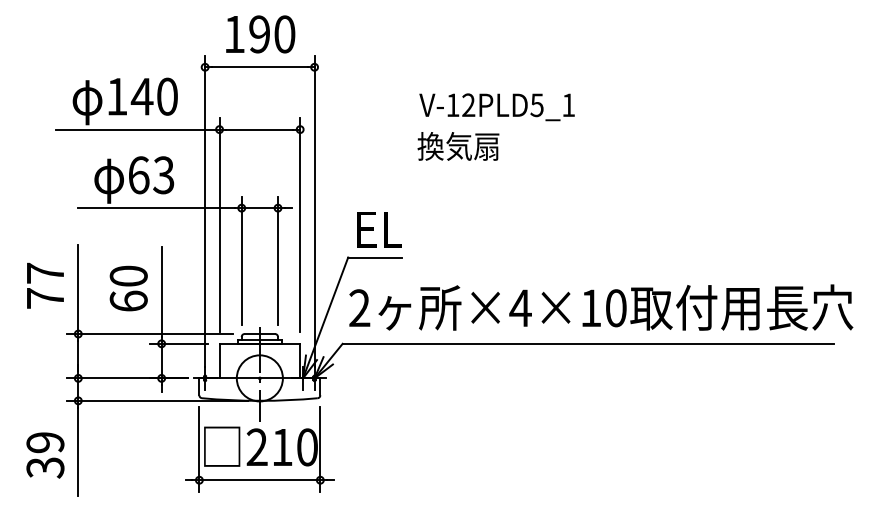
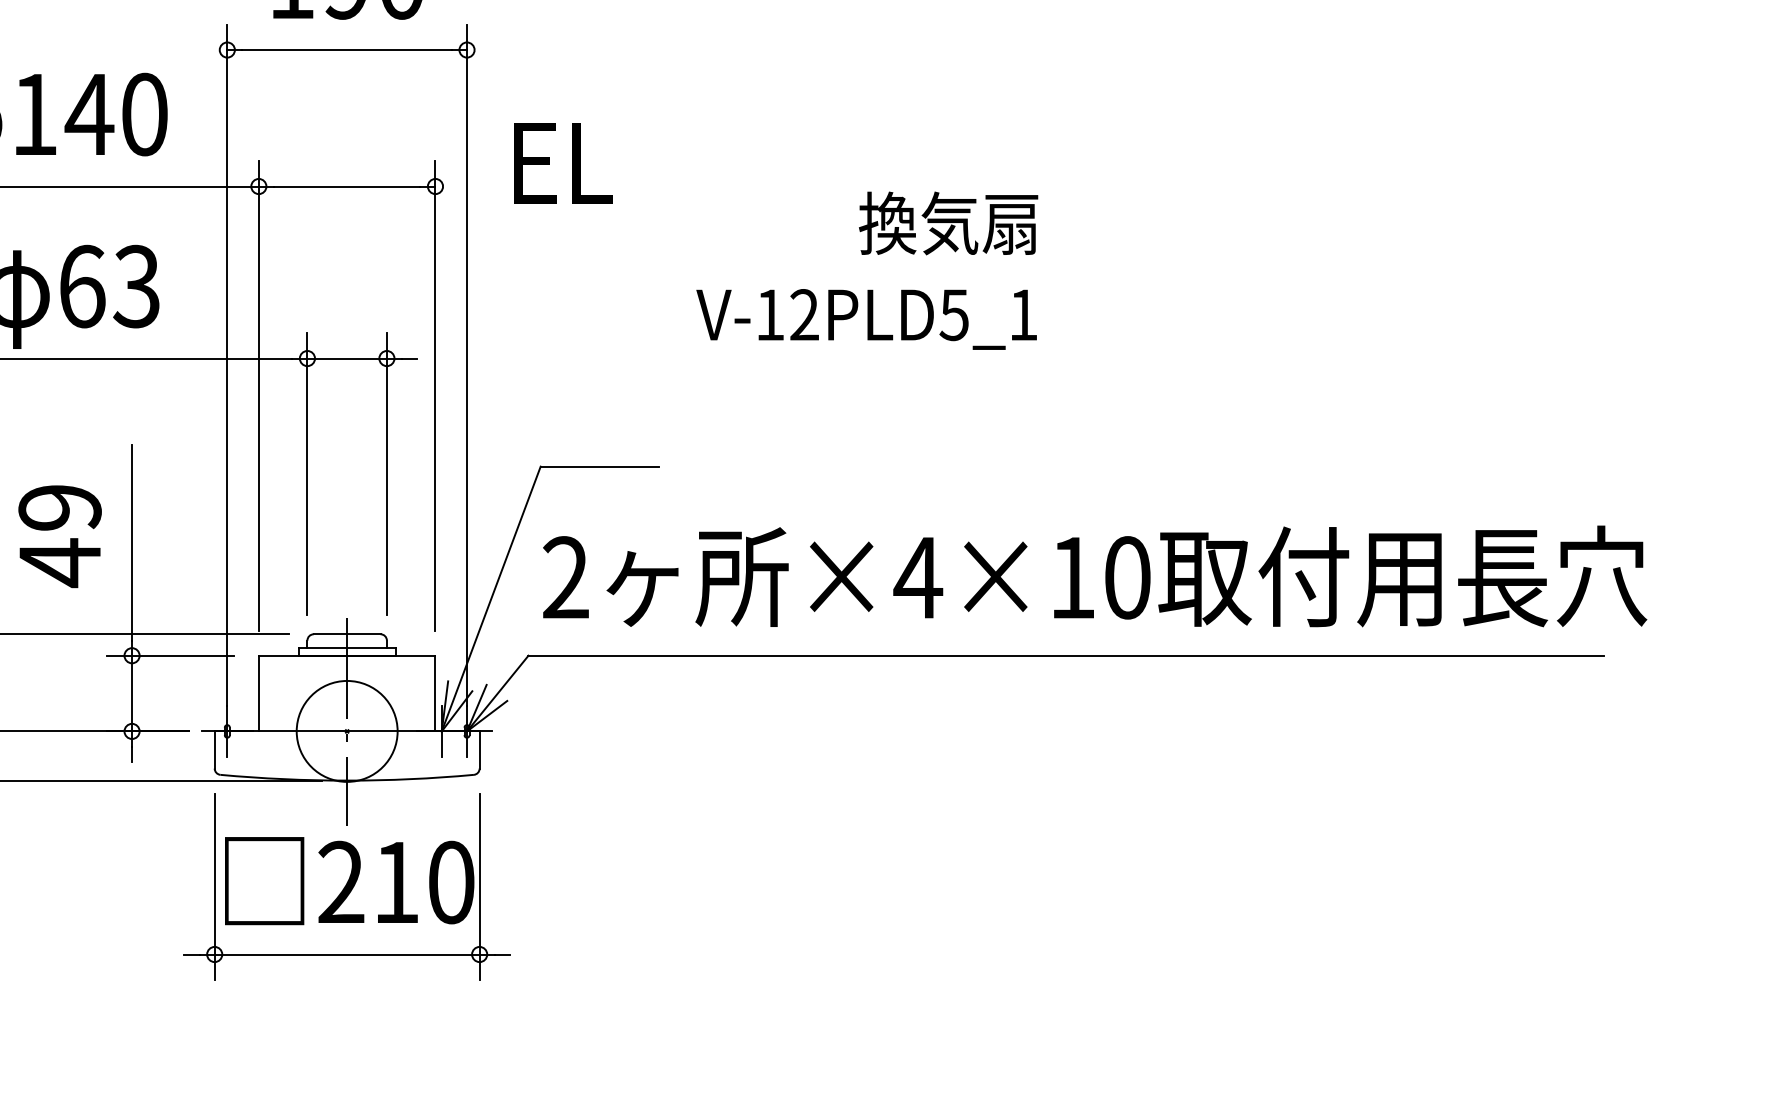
text: (496, 107) -> (865, 319), moved
text: (458, 146) -> (948, 223), moved
text: (379, 229) -> (563, 162), moved
text: (128, 288) -> (59, 534), 60 -> 49

